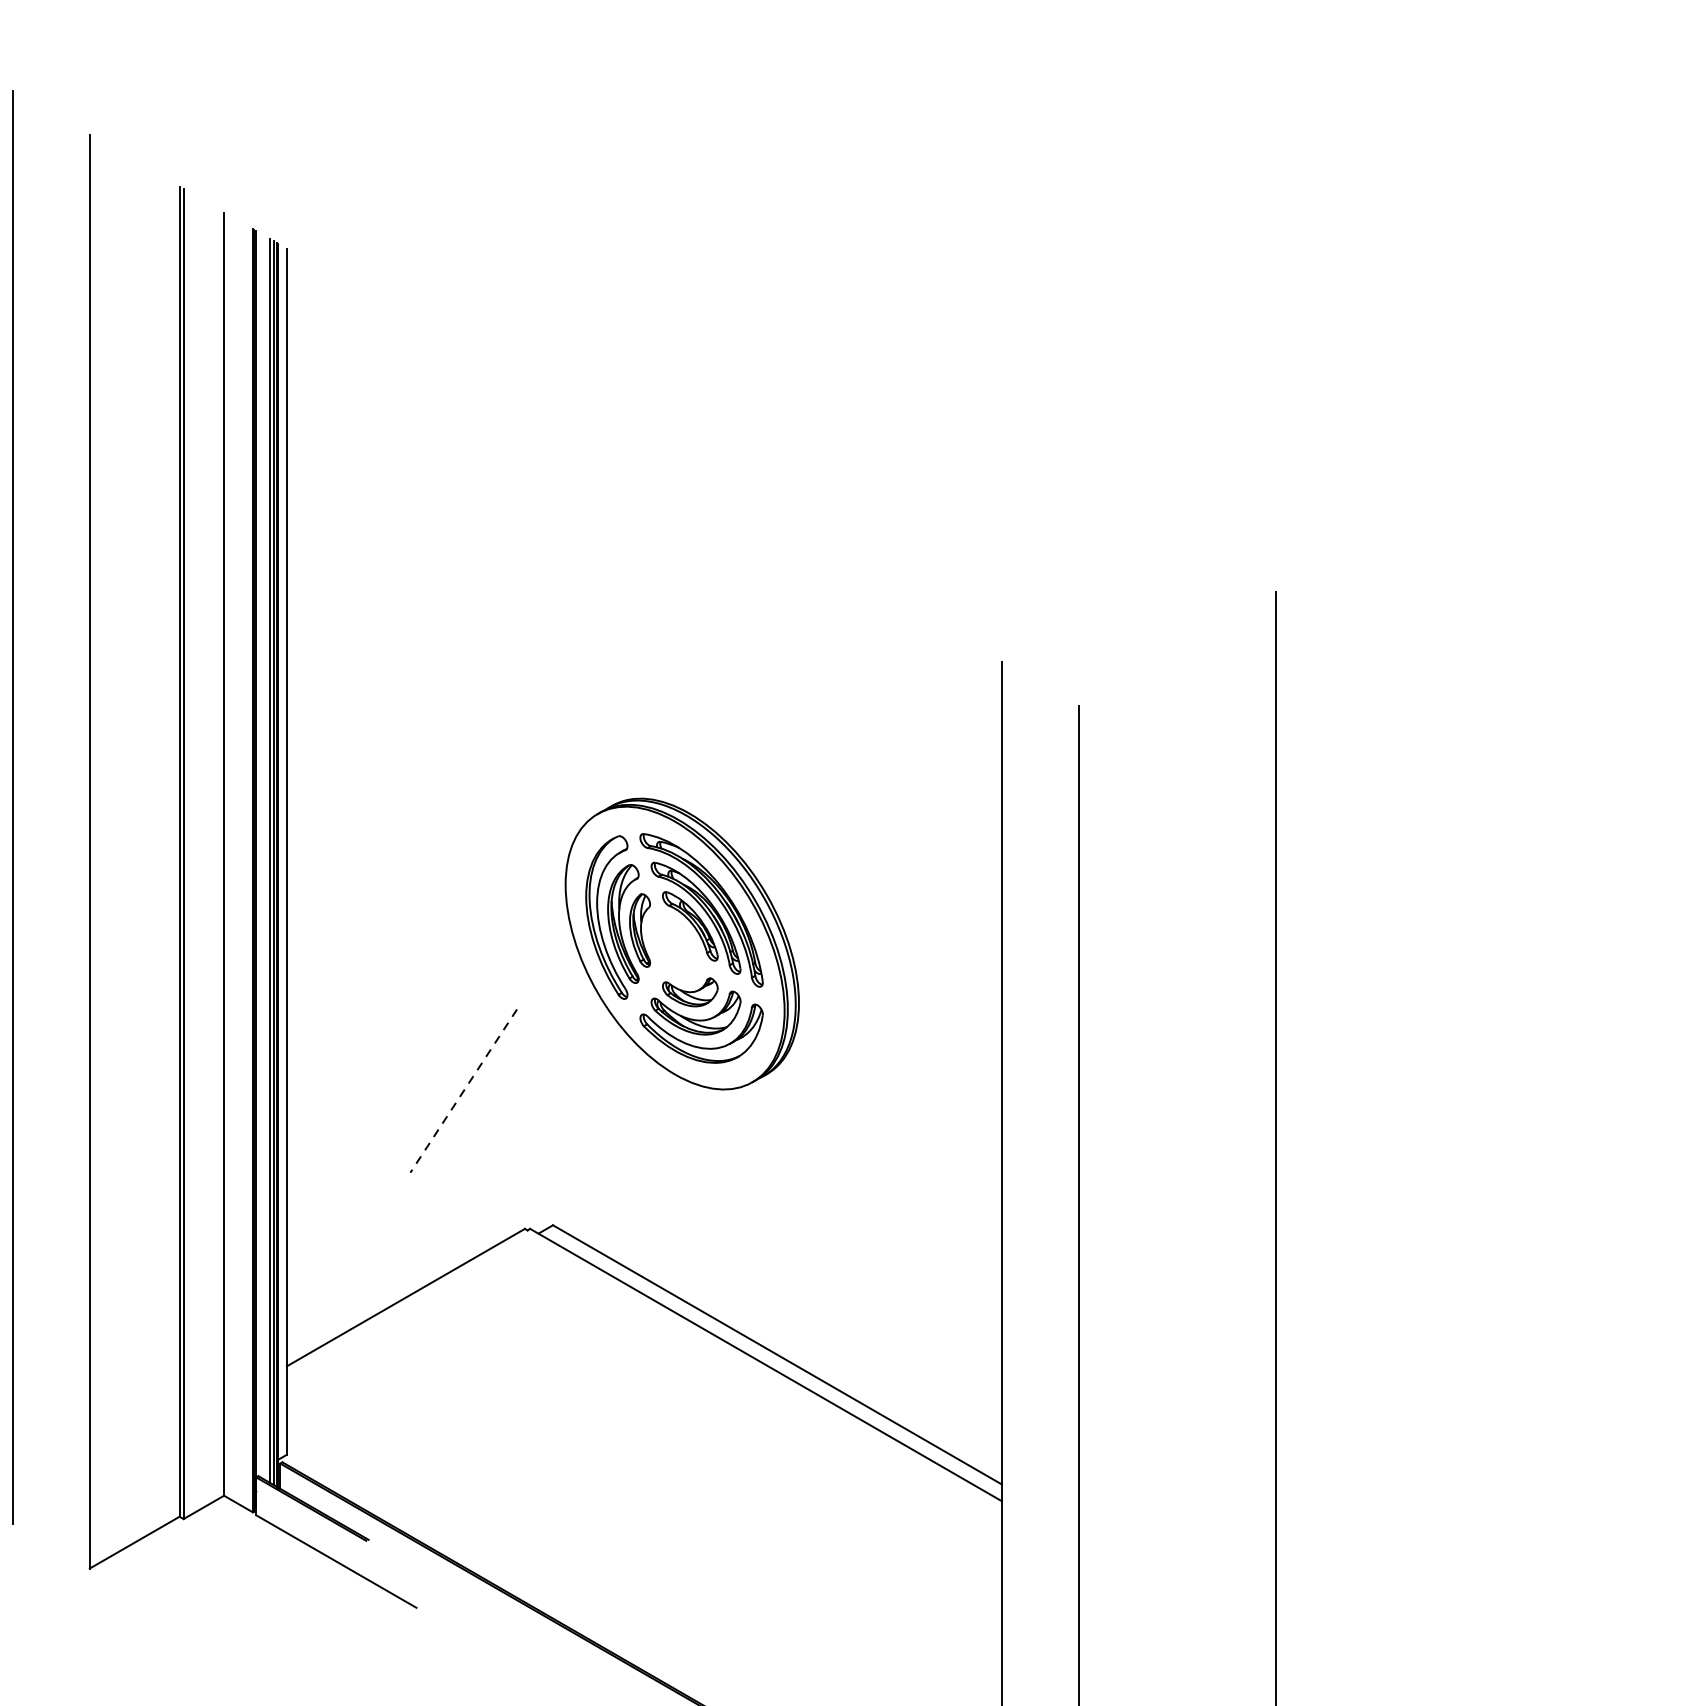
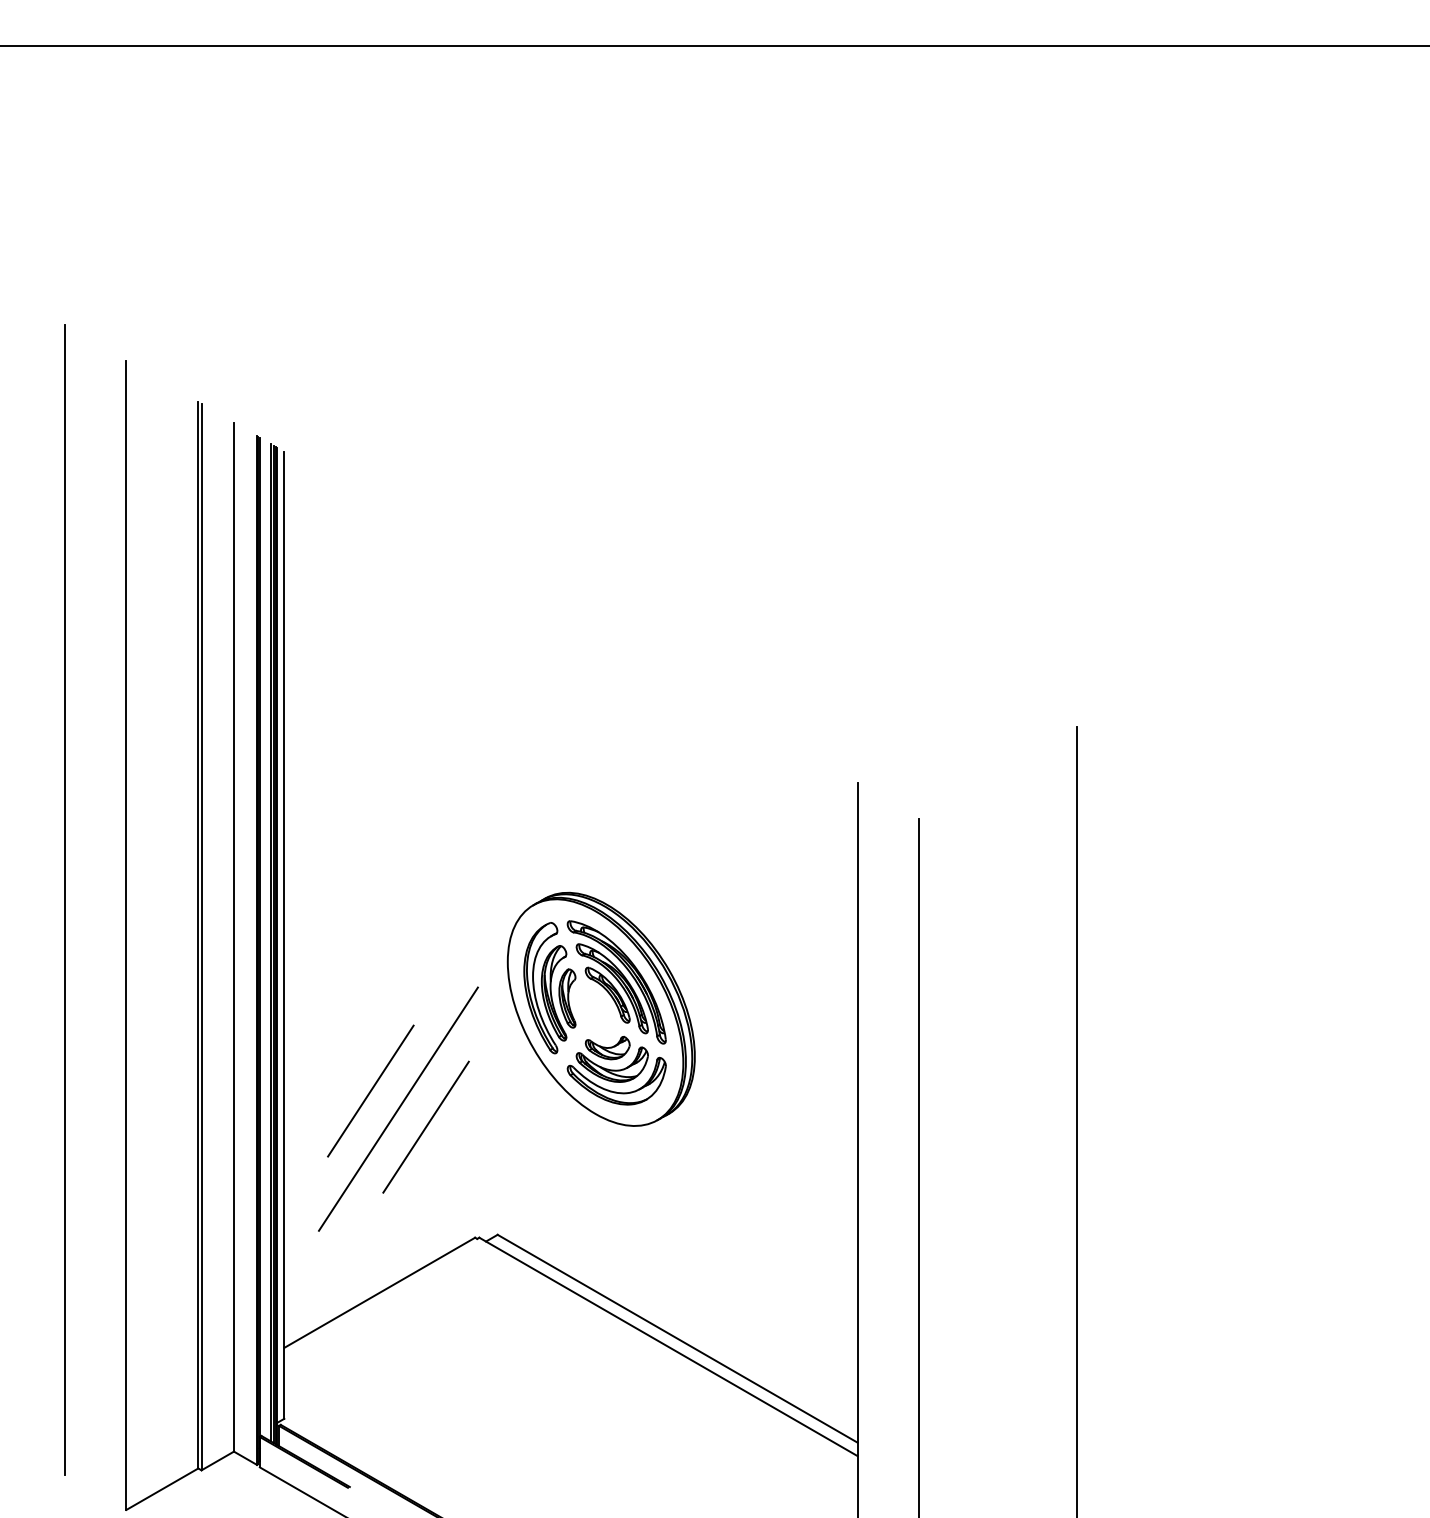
line: (394, 1045) -> (370, 1090), added
line: (428, 1067) -> (397, 1108), added
line: (462, 1091) -> (425, 1127), dashed -> solid

